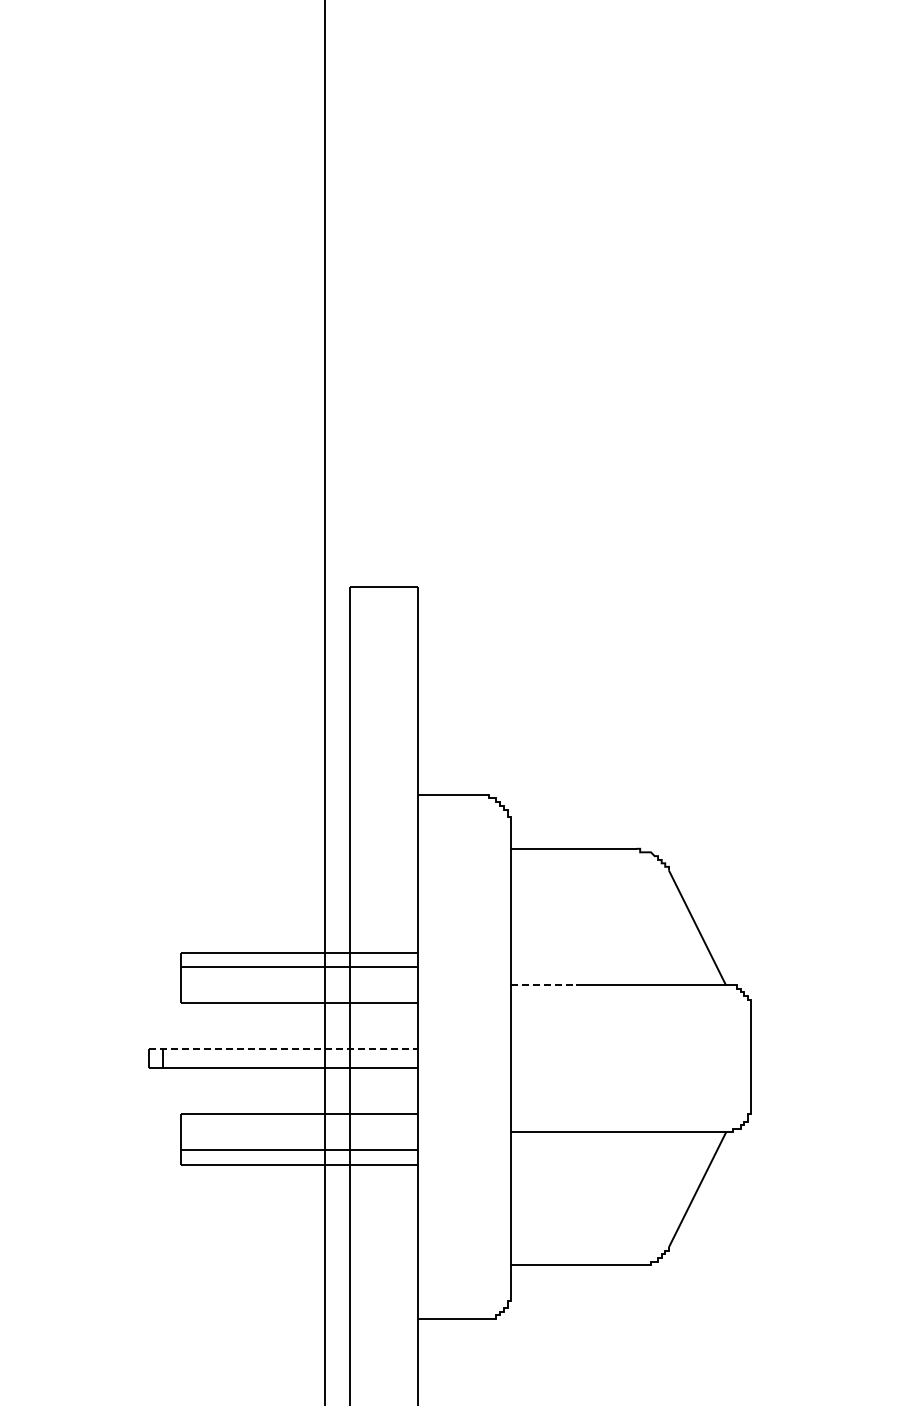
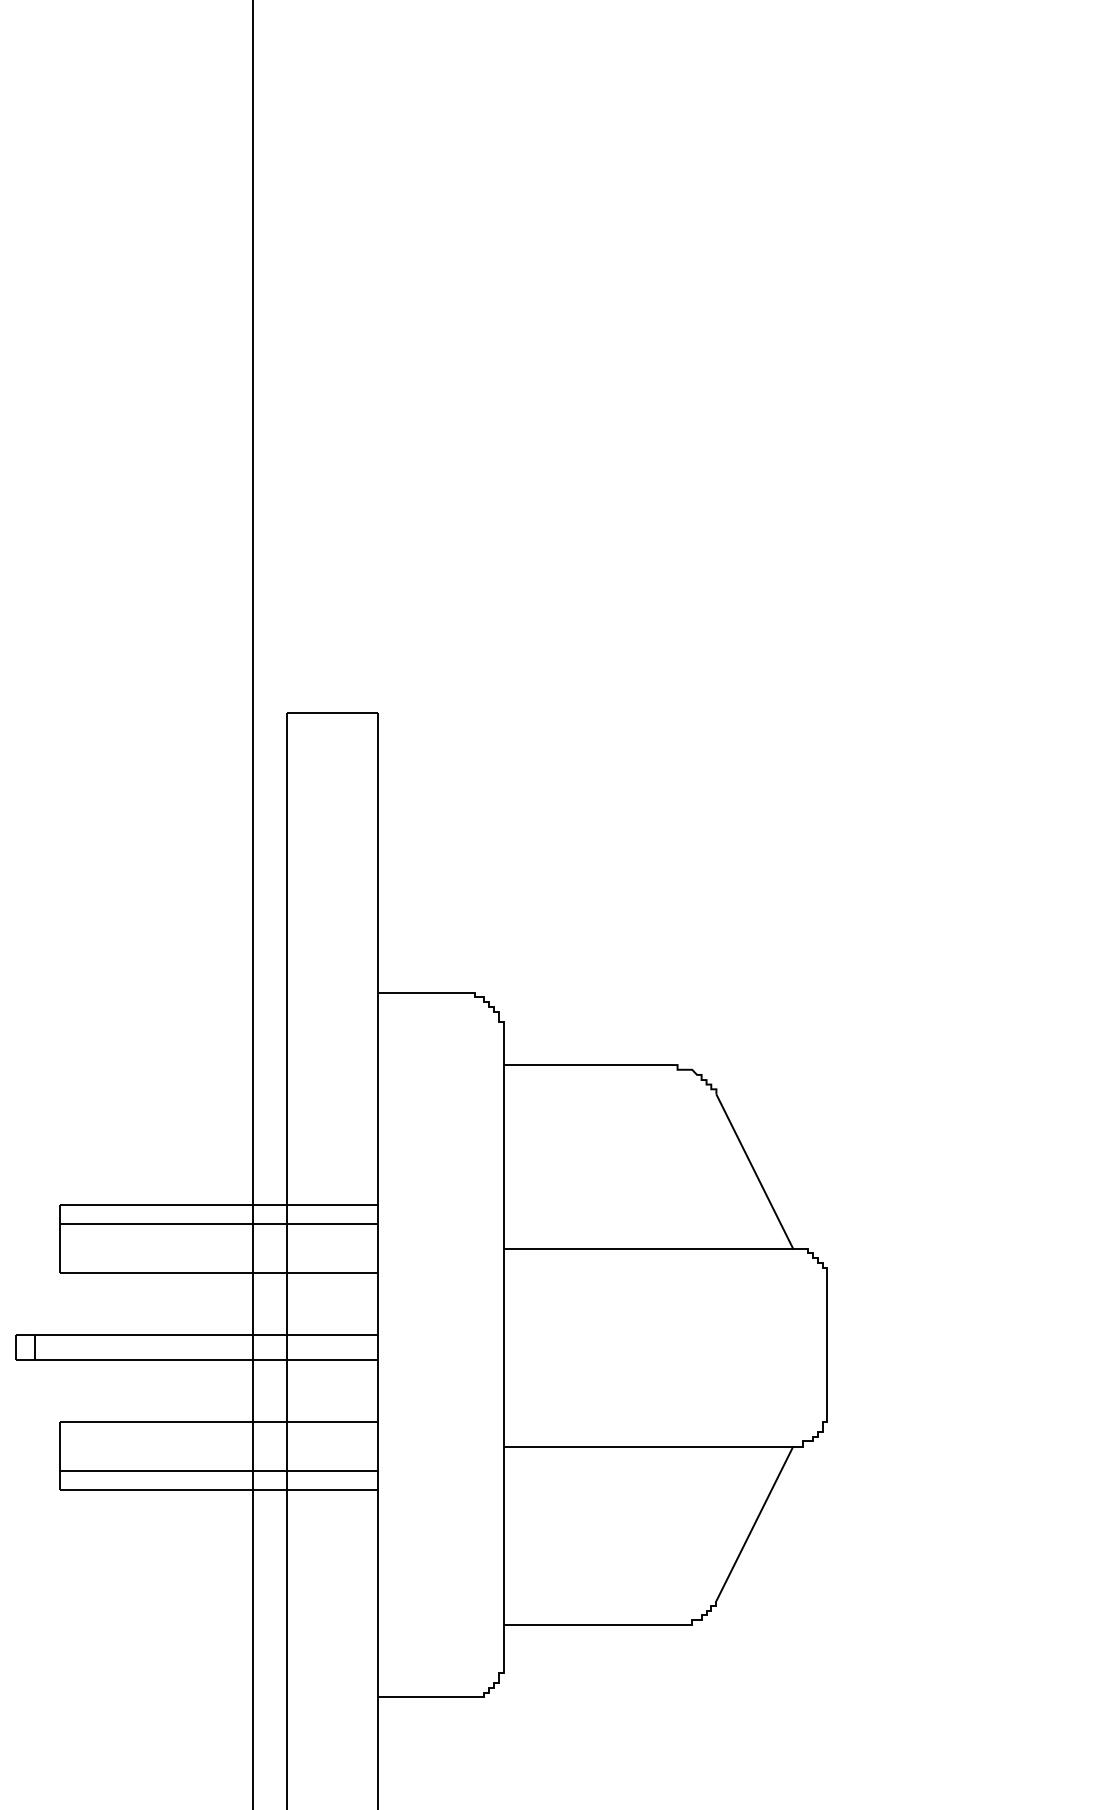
line: (543, 985) -> (547, 1248), dashed -> solid
line: (283, 1049) -> (197, 1335), dashed -> solid

